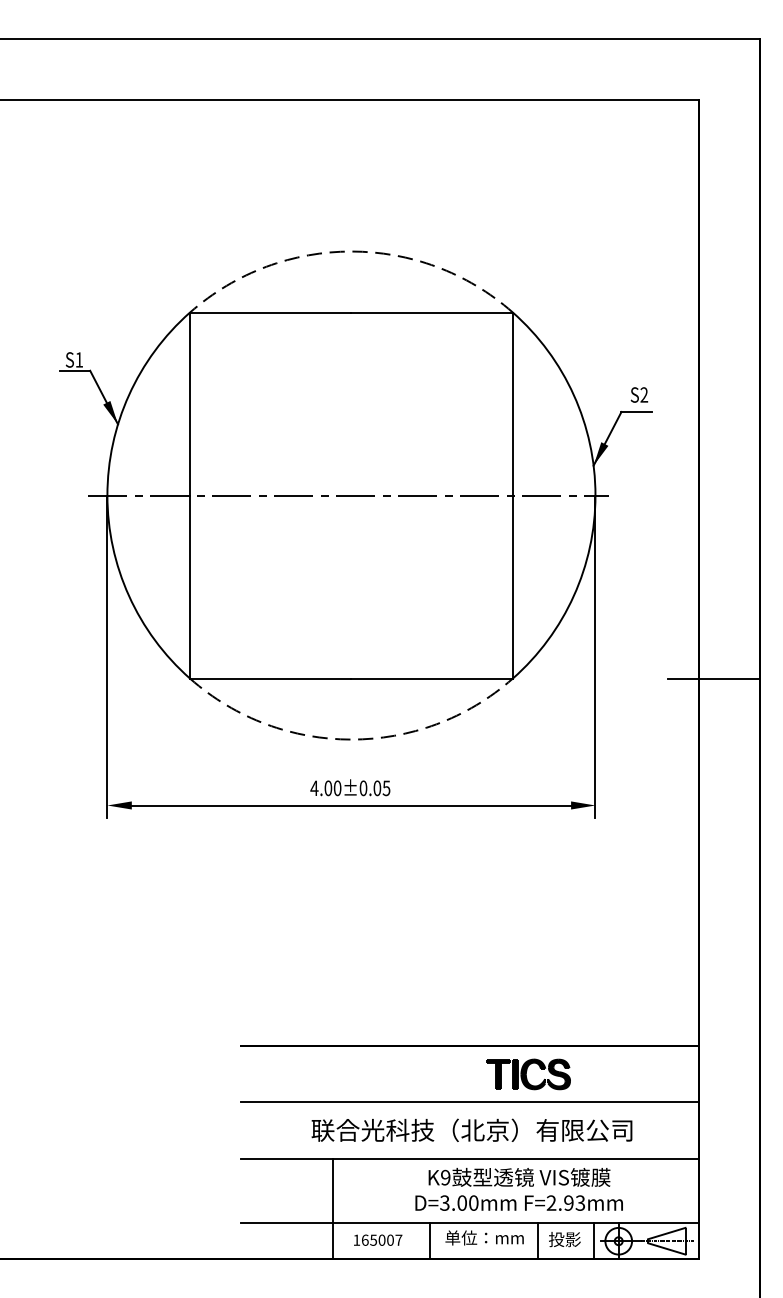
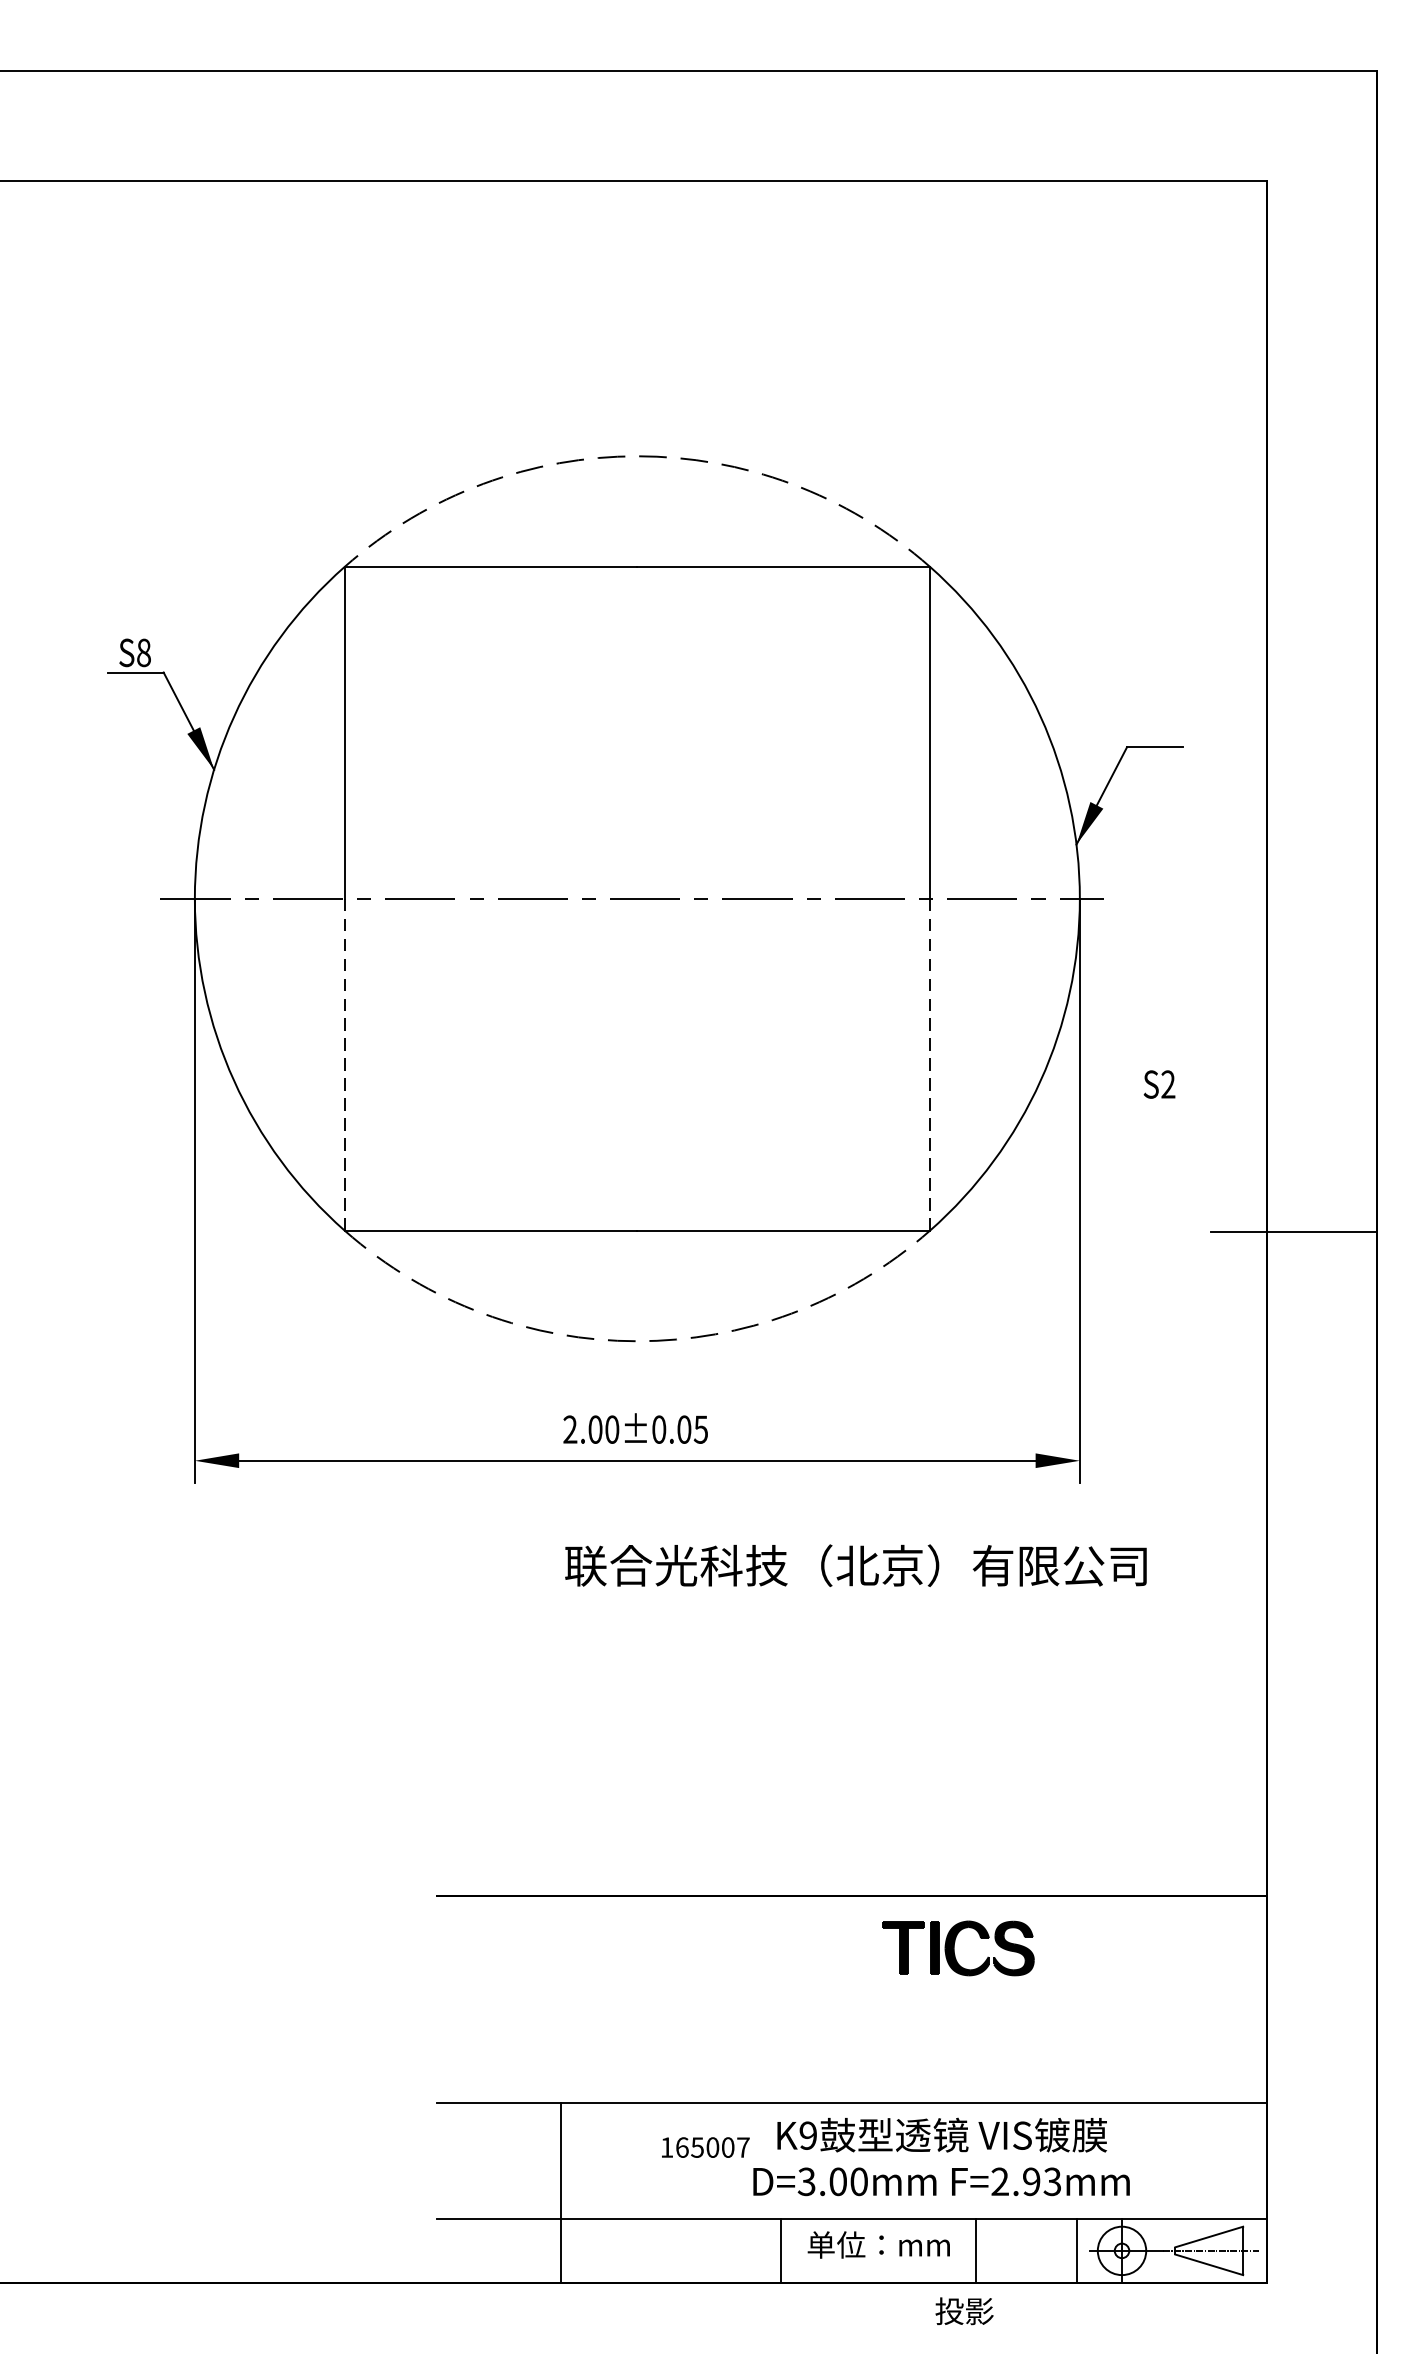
text: (79, 359) -> (144, 652), S1 -> S8
text: (639, 394) -> (1159, 1083), moved
line: (190, 587) -> (345, 1065), solid -> dashed
line: (512, 587) -> (929, 1065), solid -> dashed
text: (314, 787) -> (570, 1428), 4.00±0.05 -> 2.00±0.05
line: (469, 1102) -> (851, 1999), removed
text: (471, 1129) -> (855, 1564), moved
line: (333, 1209) -> (561, 2193), moved
text: (378, 1239) -> (706, 2146), moved
text: (564, 1239) -> (963, 2311), moved

